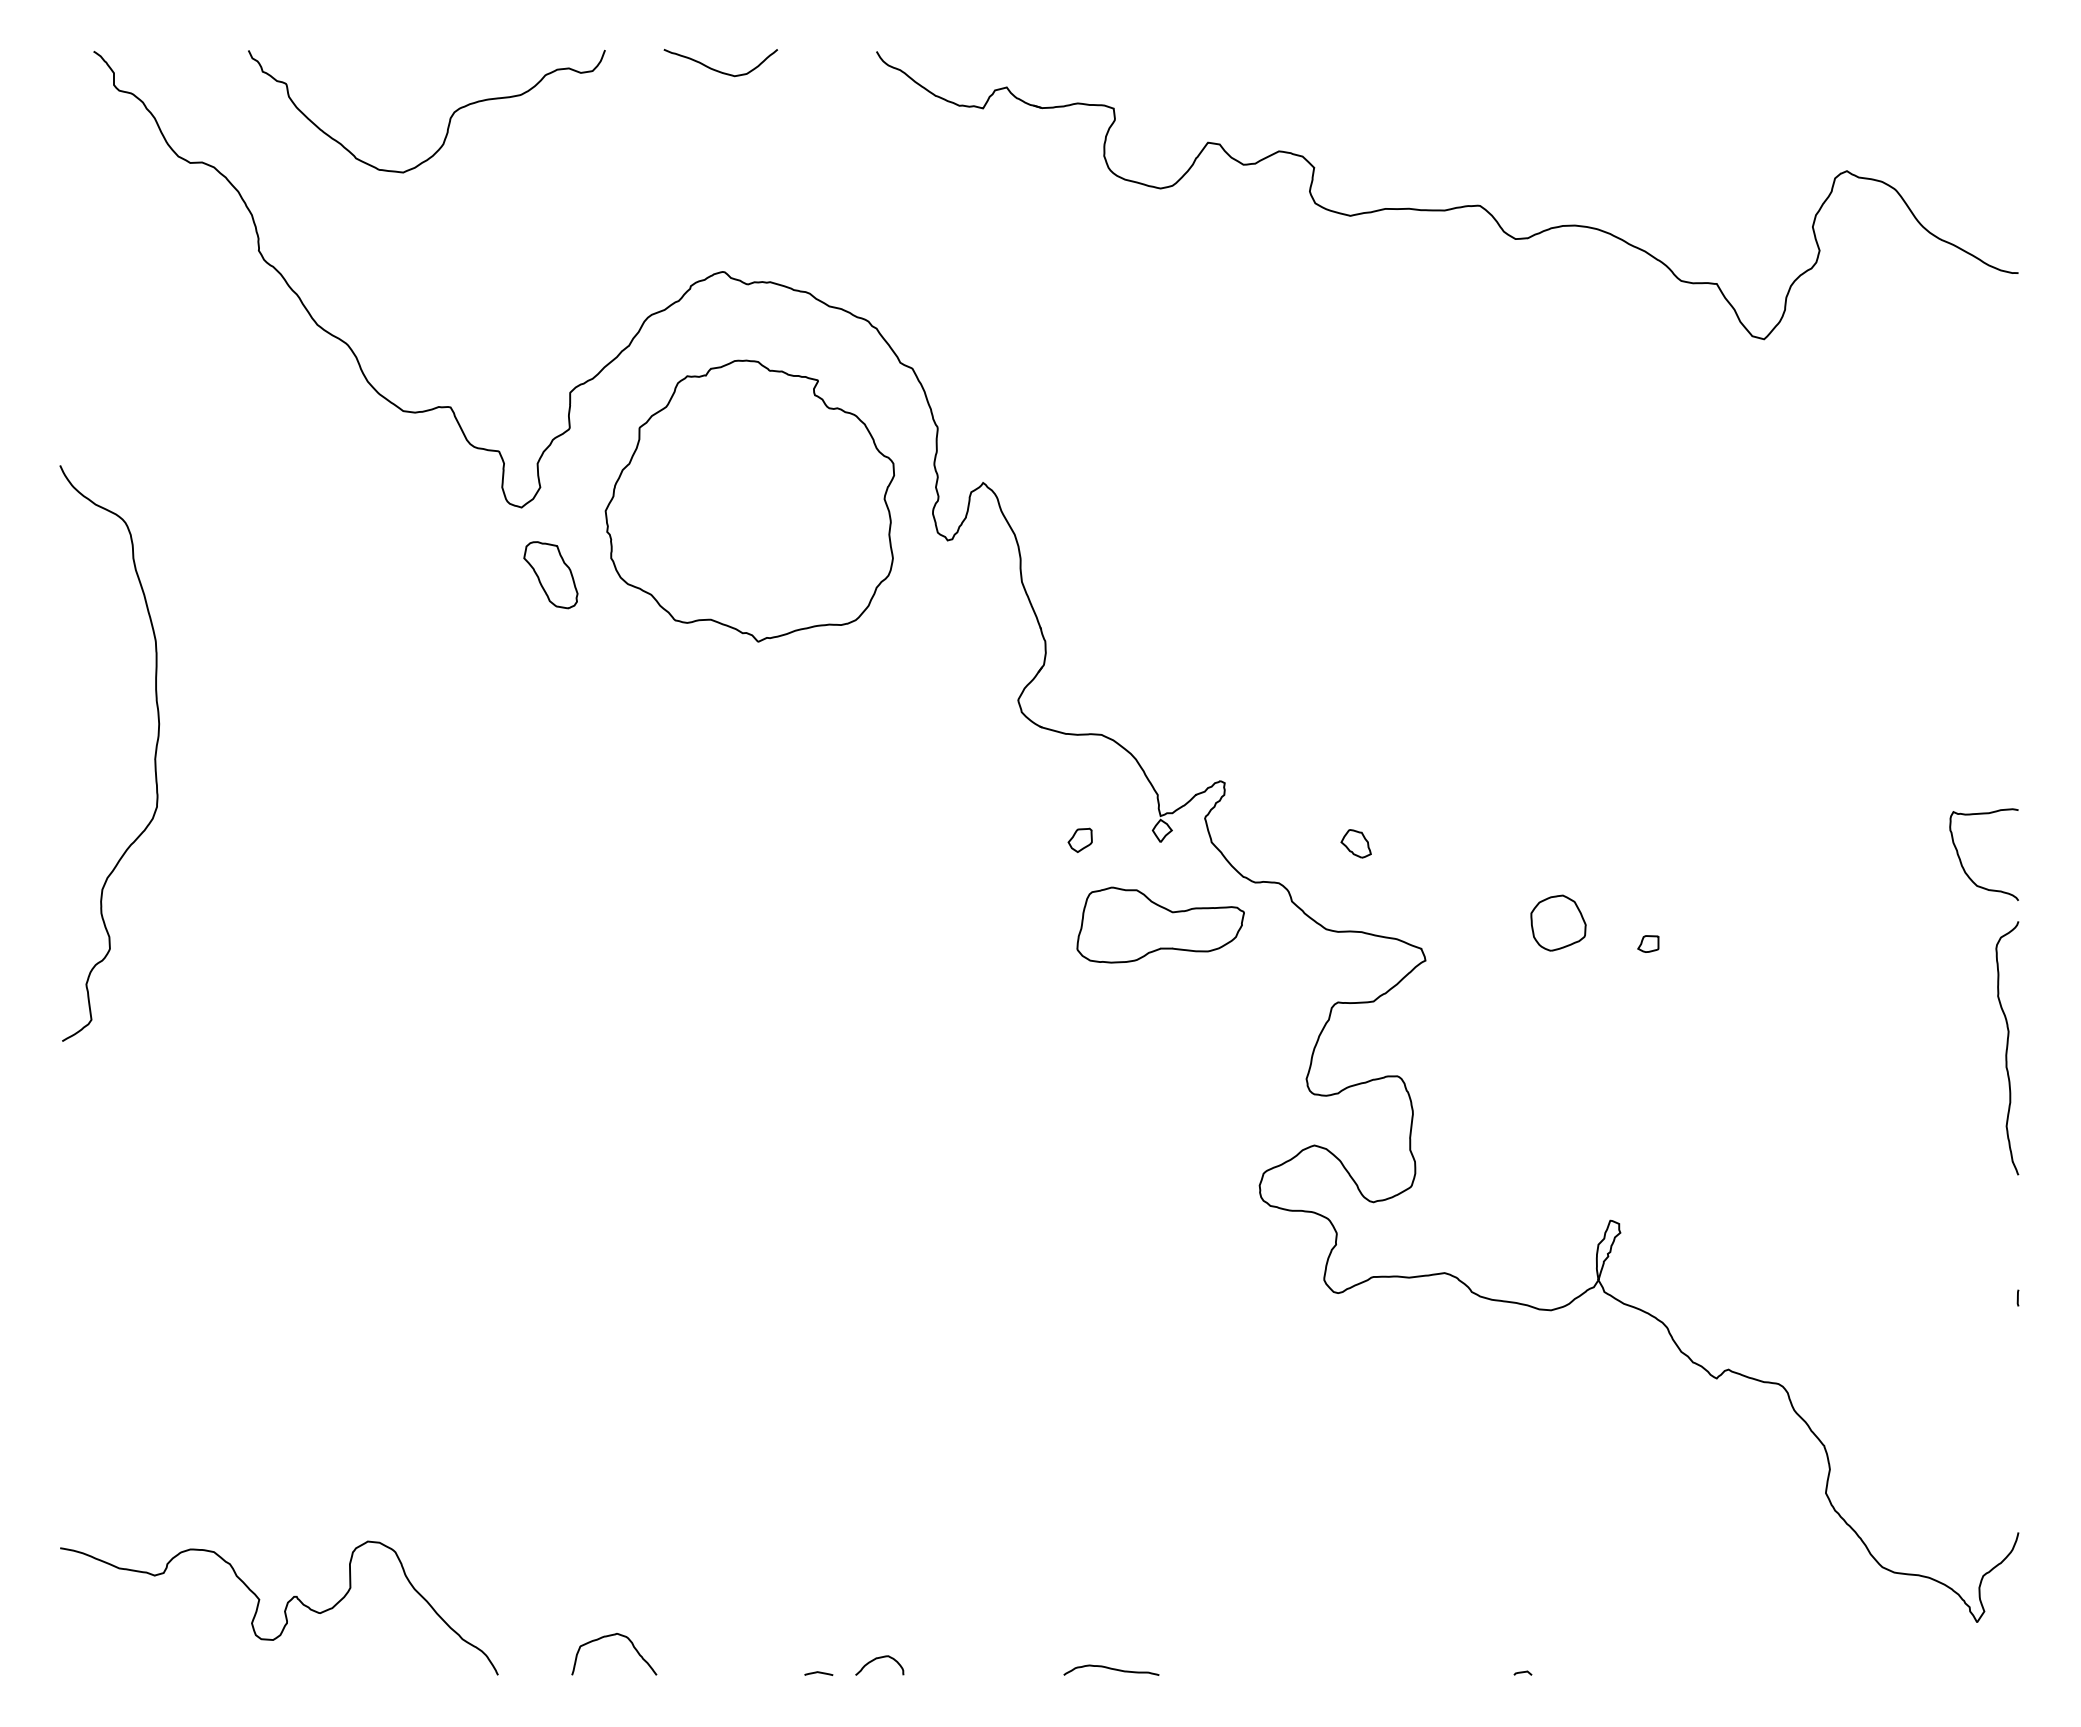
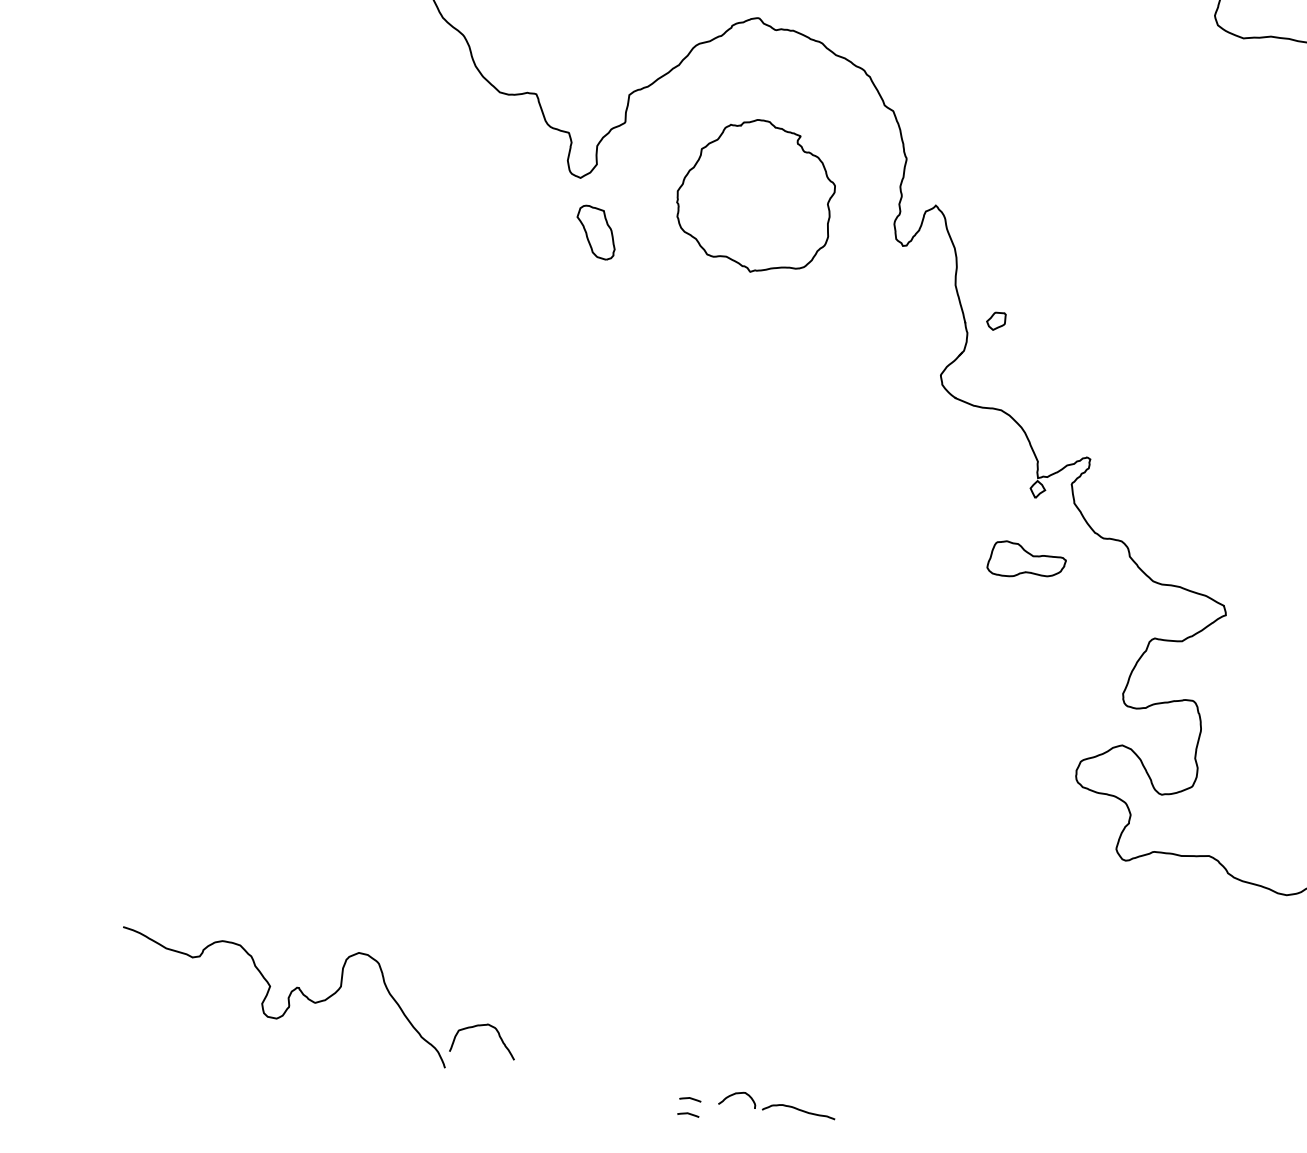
part: (749, 500) -> (755, 195), size x0.7
curve: (154, 754) -> (275, 329), removed
part: (1079, 839) -> (995, 320), moved
part: (1355, 843) -> (1184, 518), removed
part: (1160, 924) -> (1026, 560), size x0.6
curve: (611, 1636) -> (483, 1026), moved
curve: (1111, 1669) -> (799, 1110), moved
curve: (818, 1693) -> (688, 1114), added

